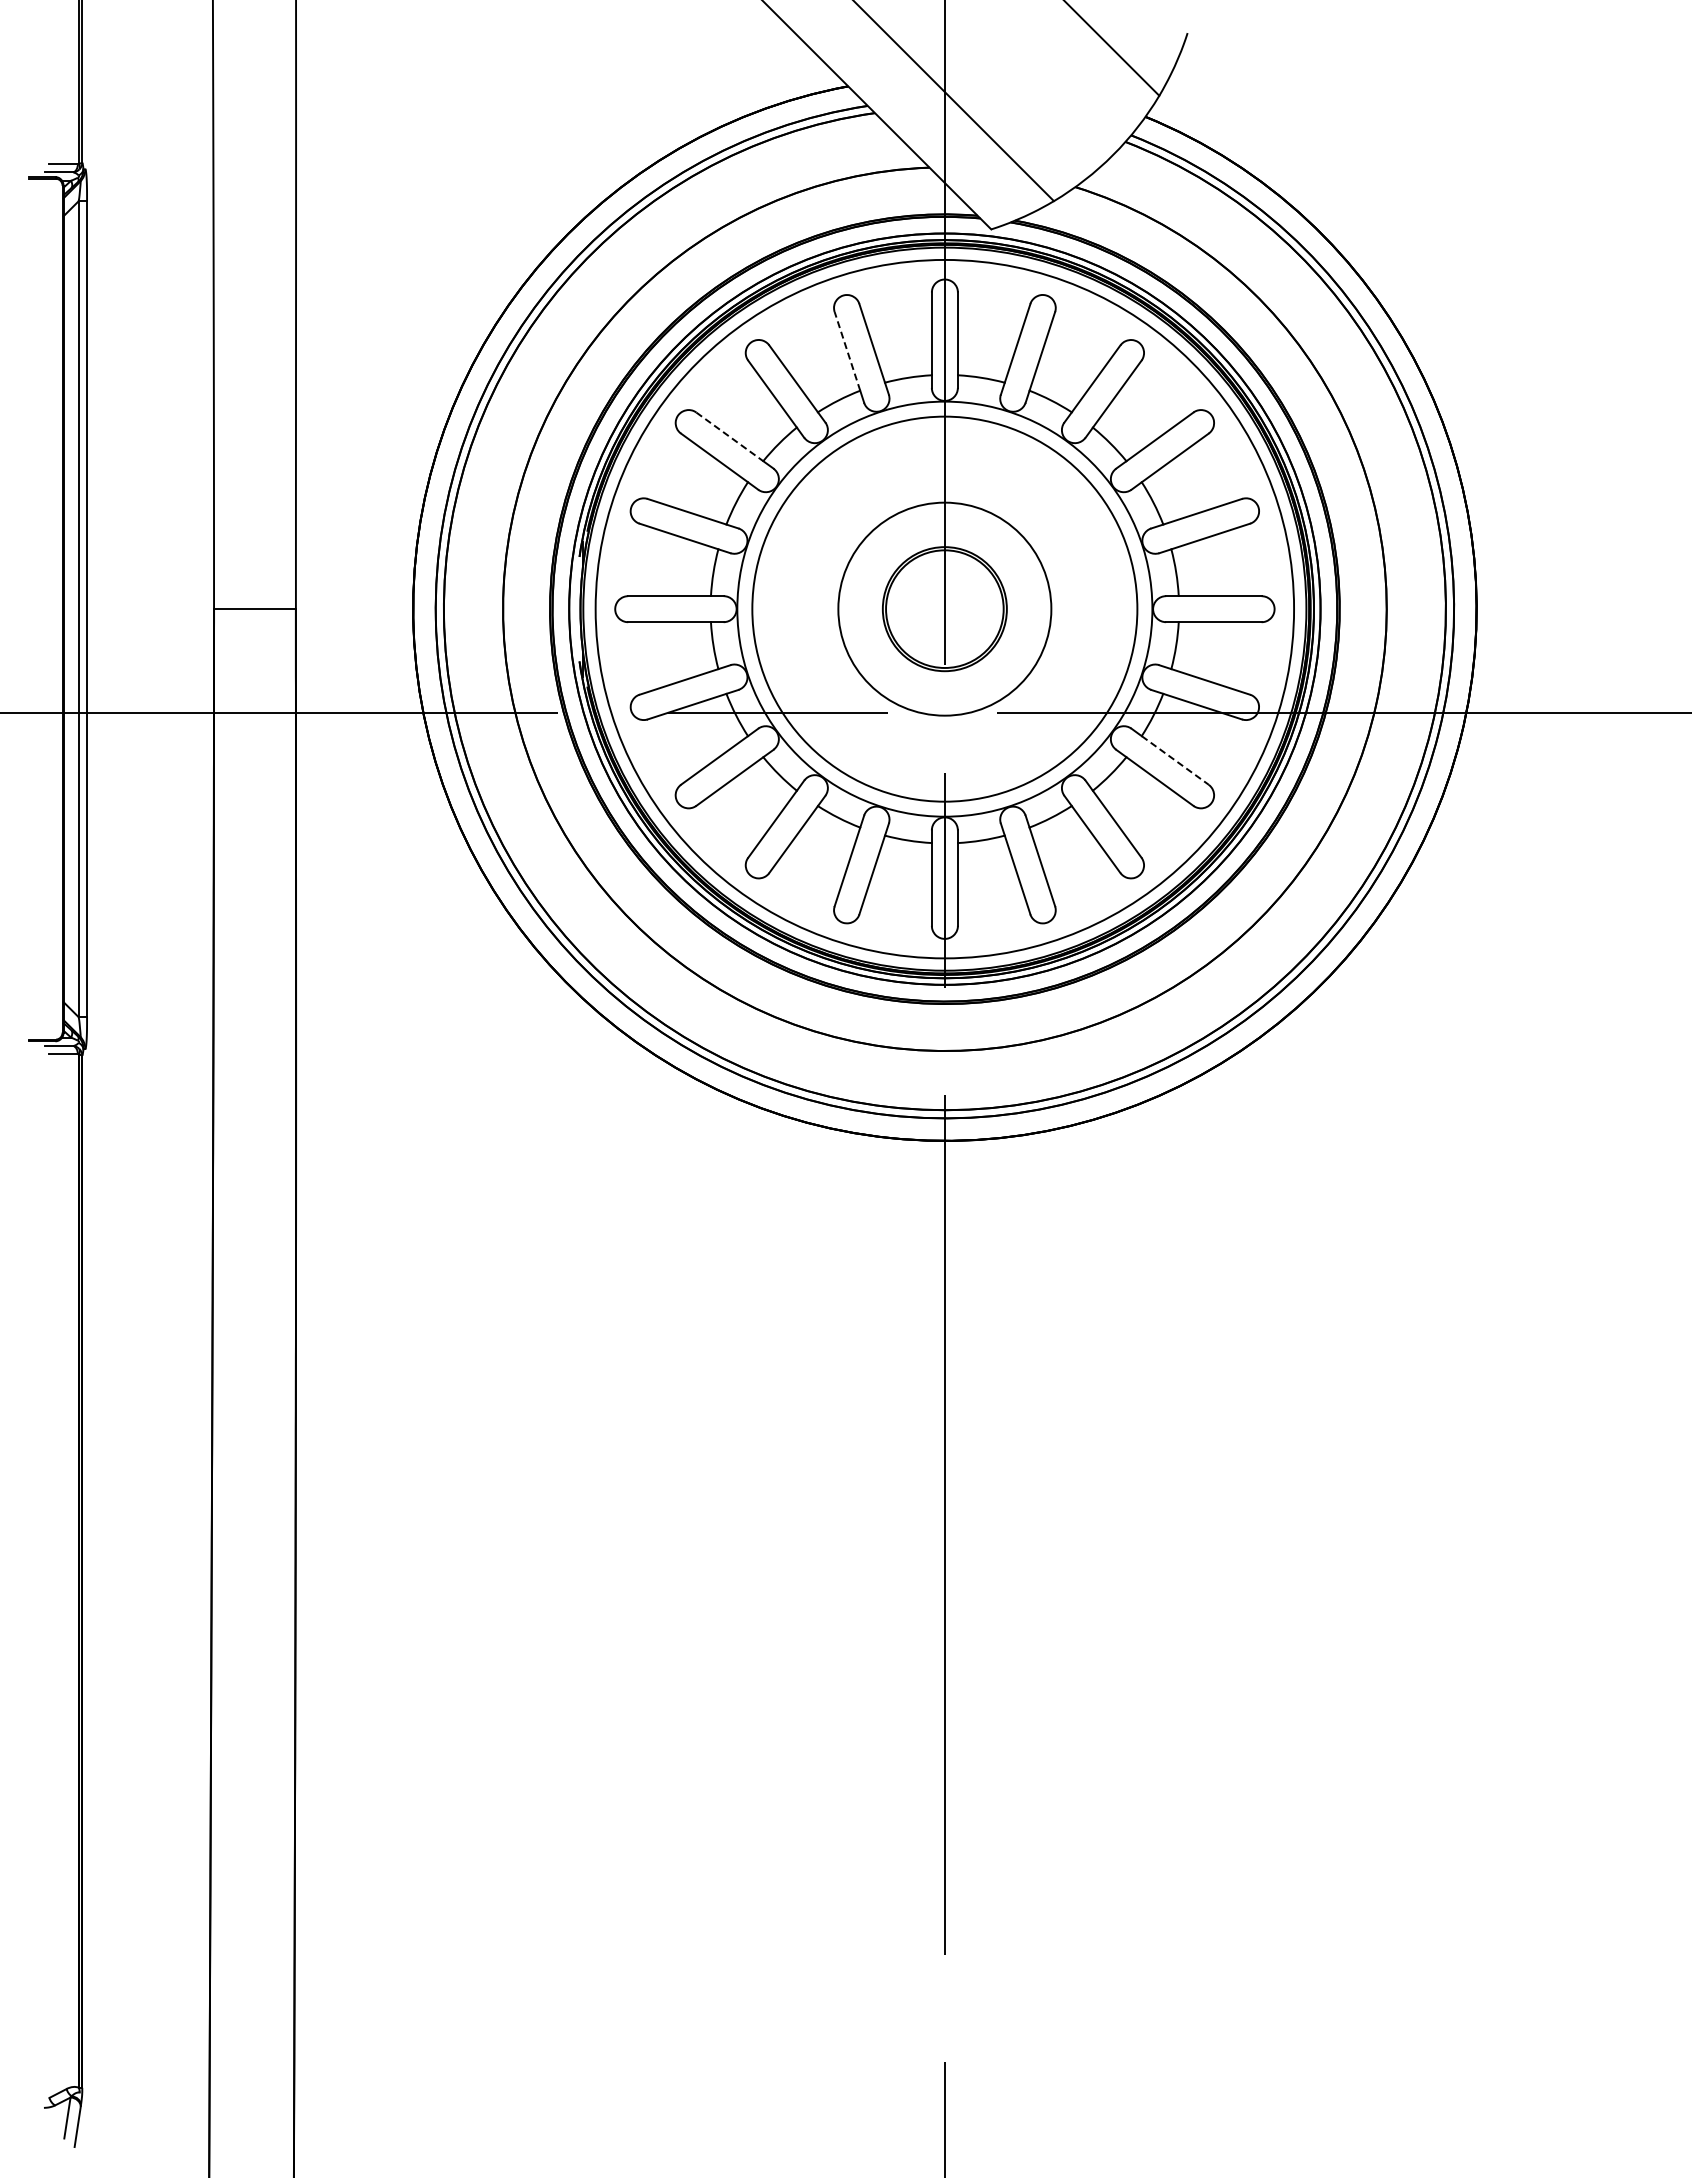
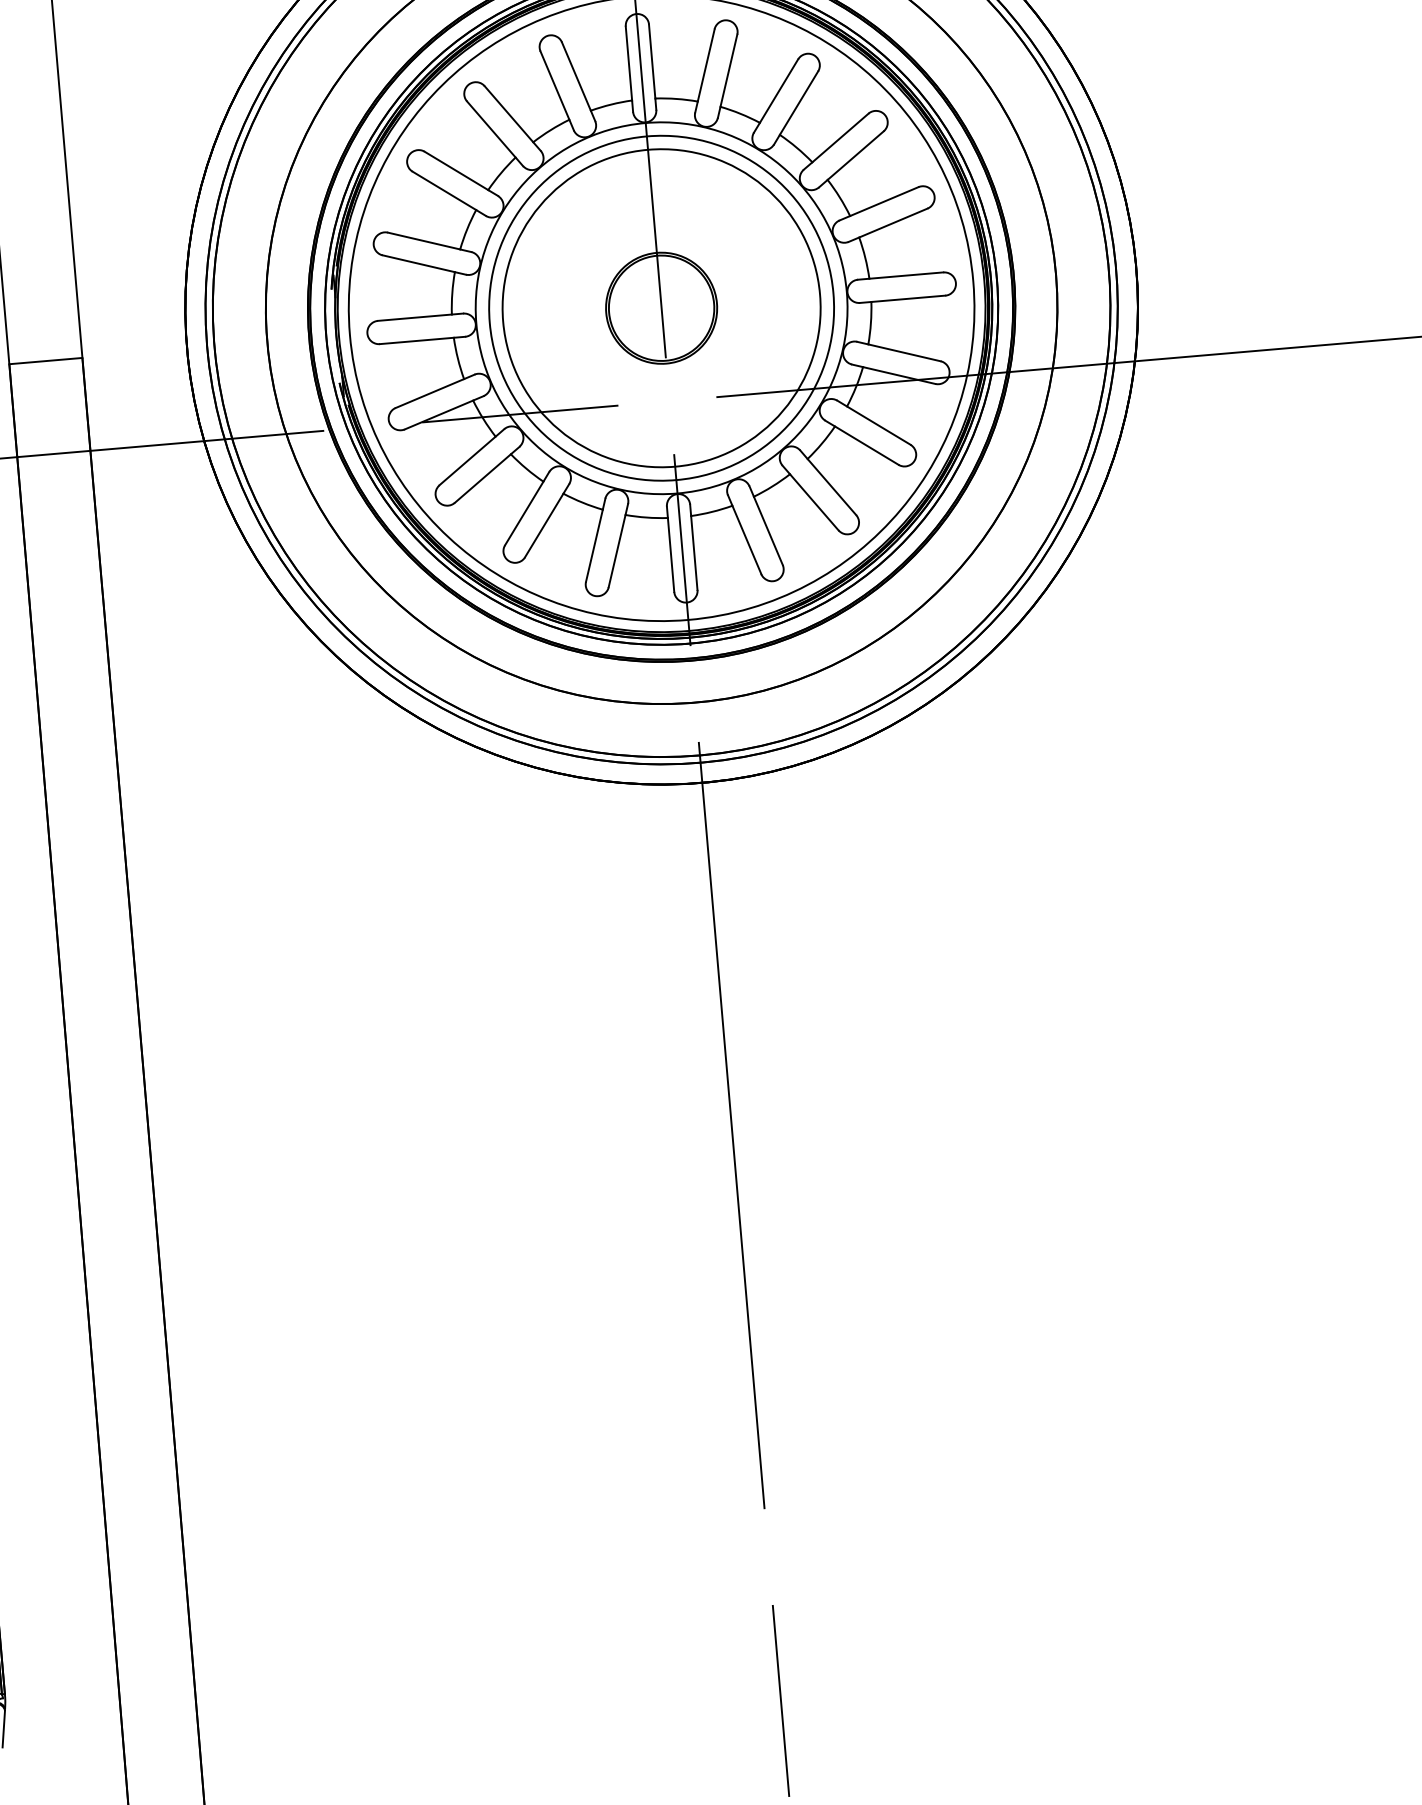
line: (847, 350) -> (554, 84), dashed -> solid
line: (730, 437) -> (457, 171), dashed -> solid
circle: (944, 608) -> (661, 307), size x1.67
line: (1175, 760) -> (879, 425), dashed -> solid

